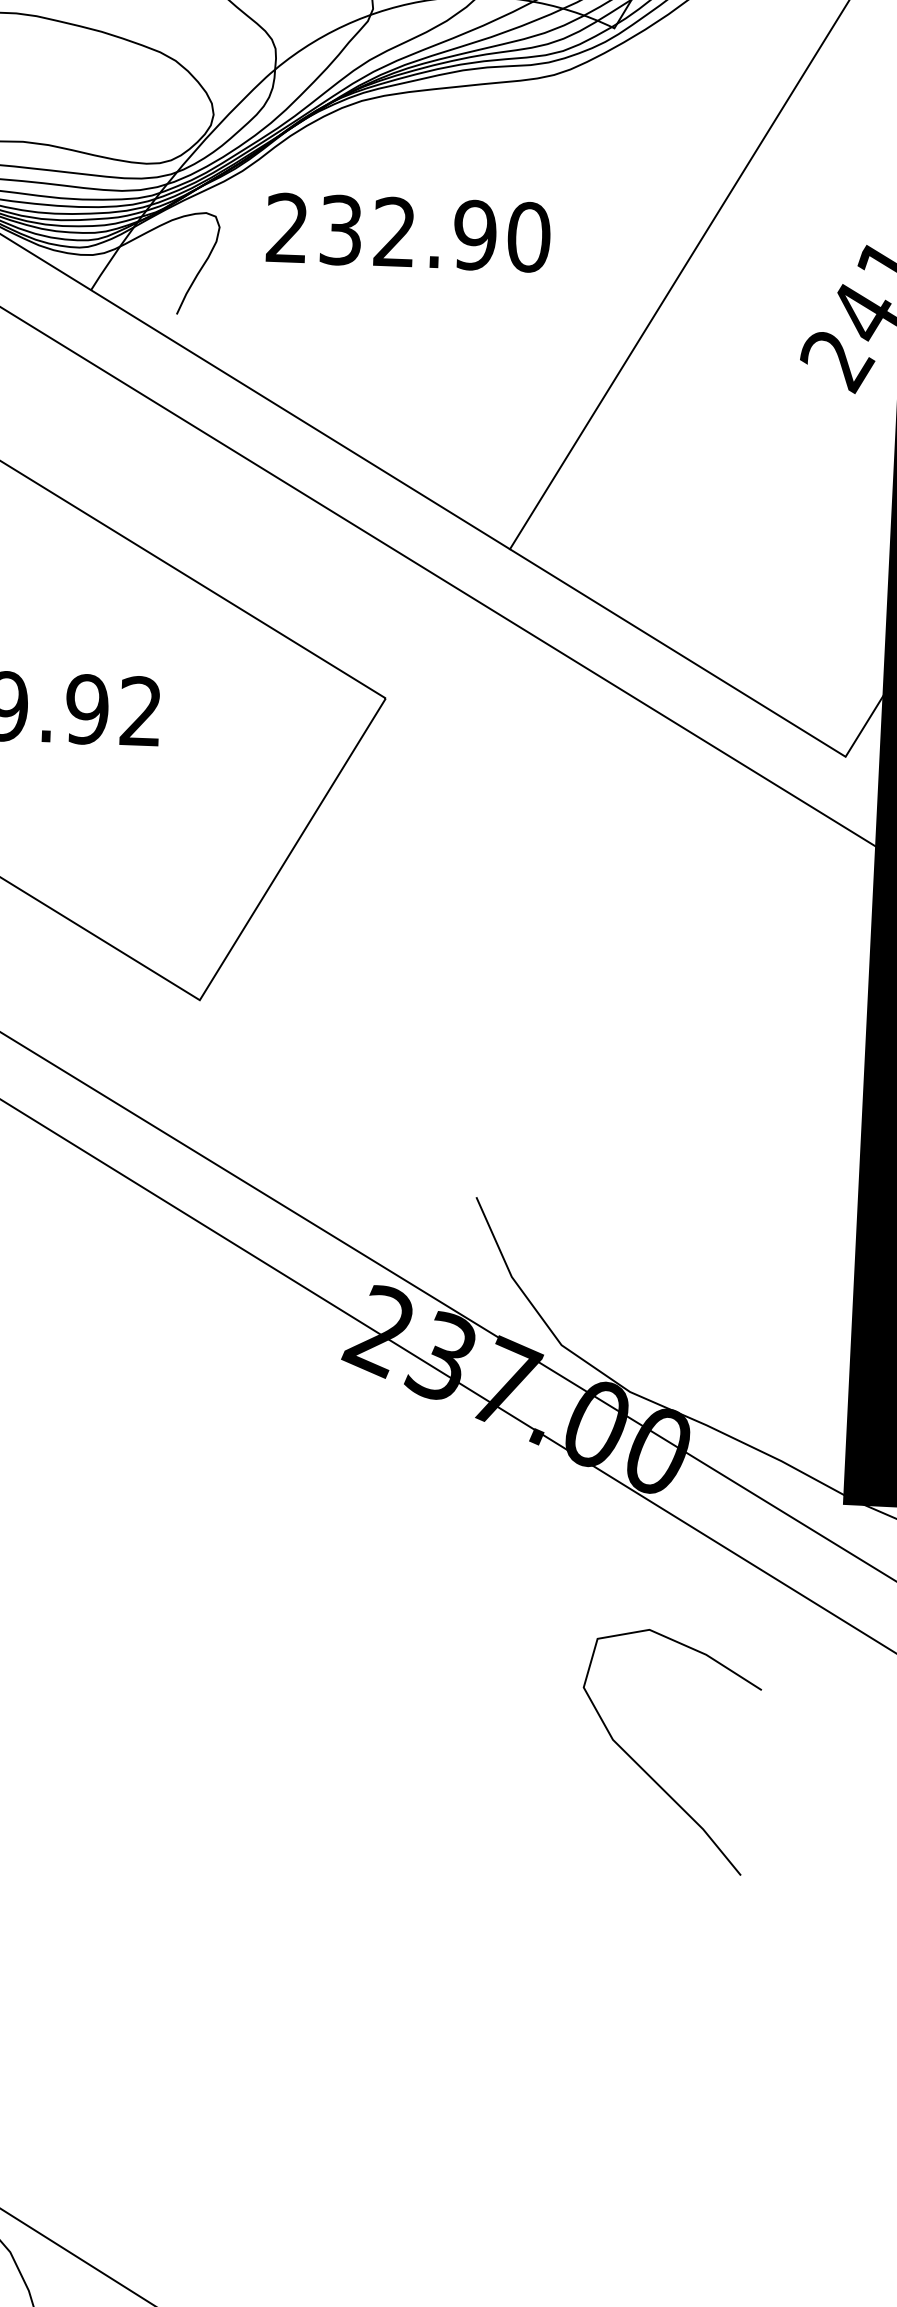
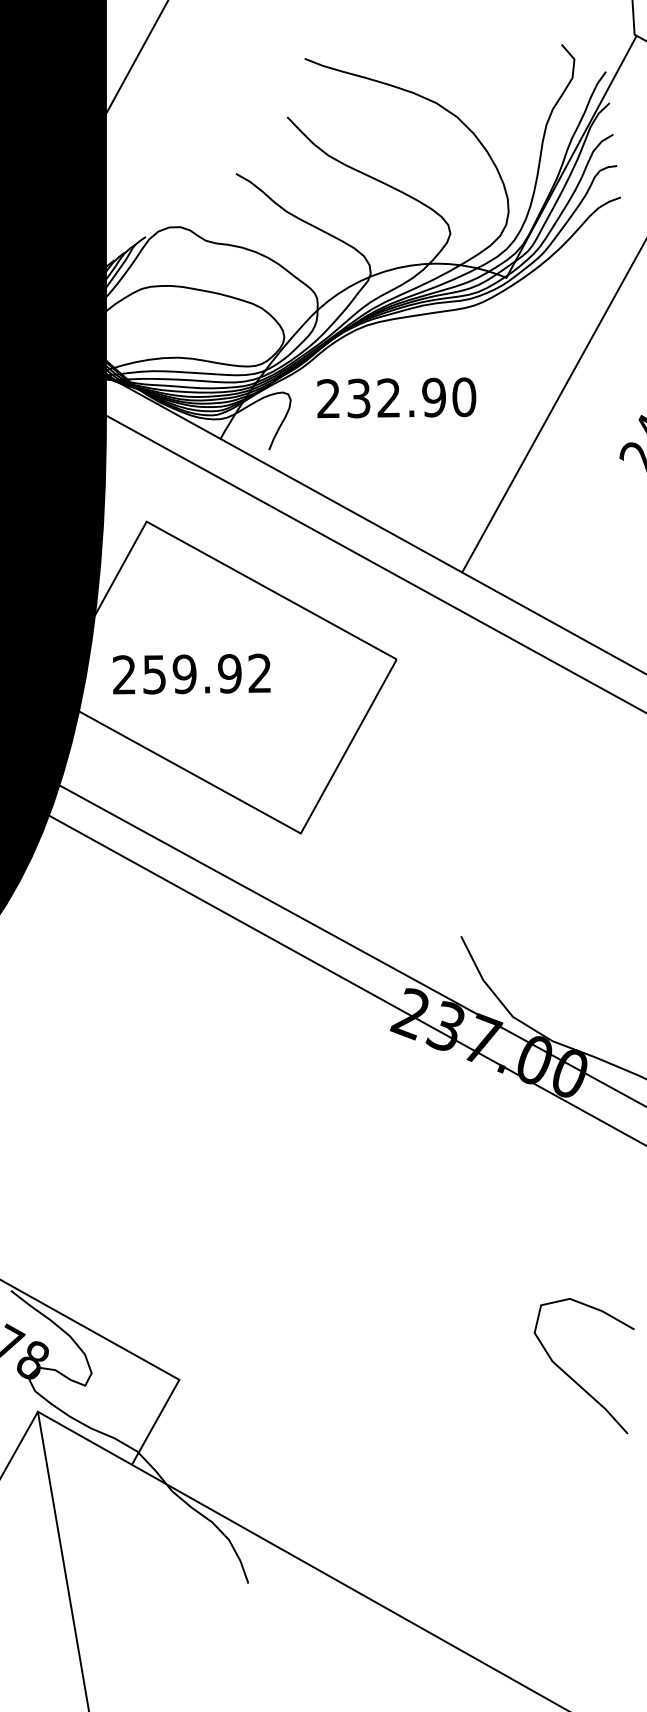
curve: (650, 1773) -> (574, 1379), moved

